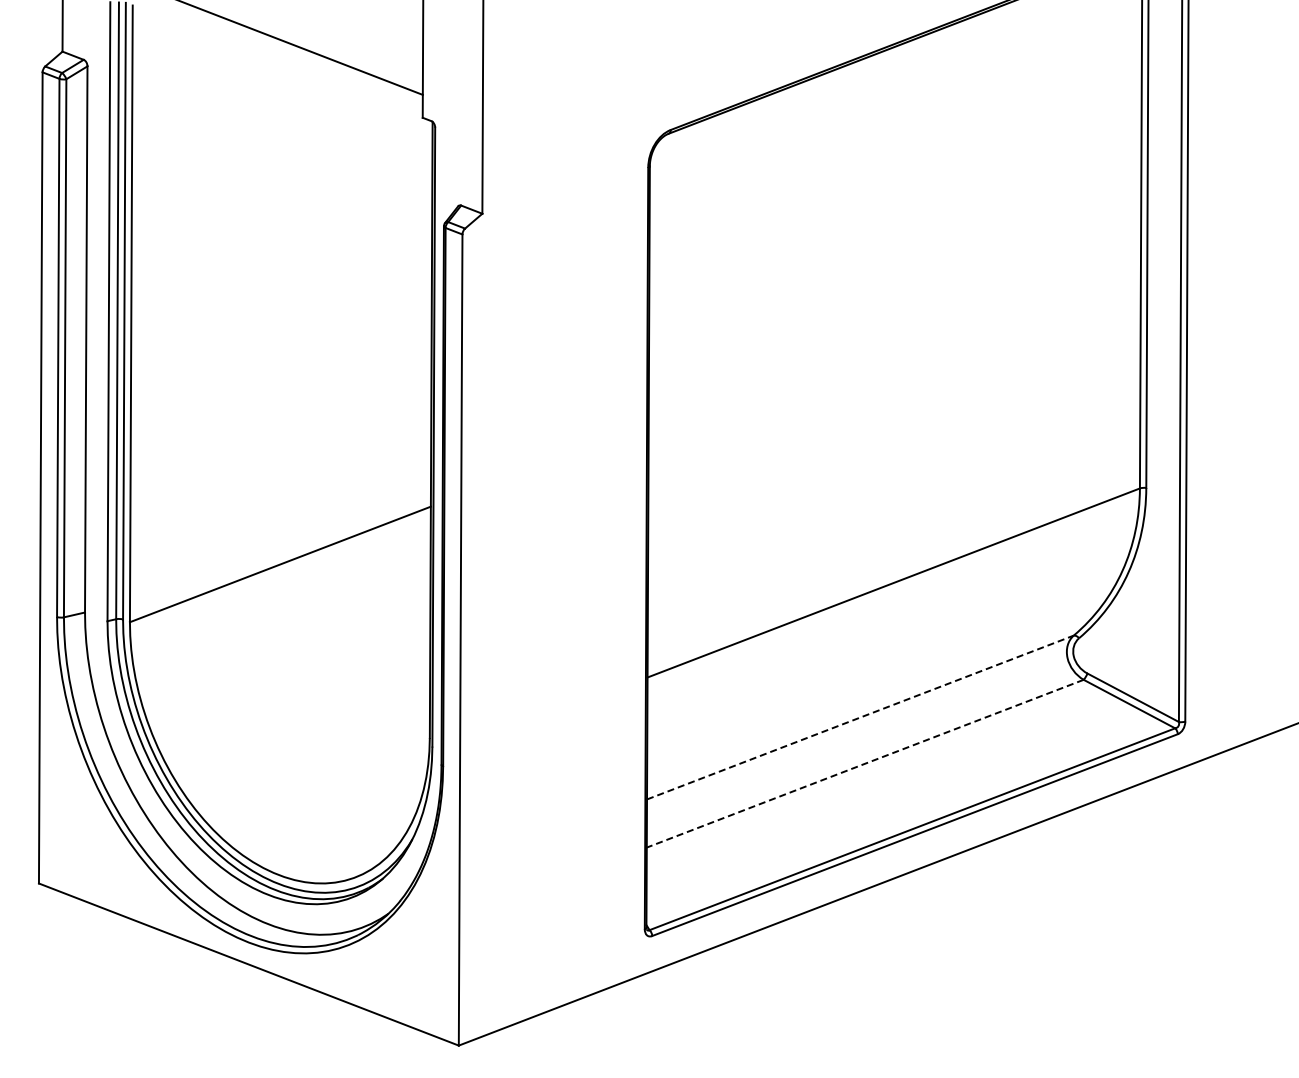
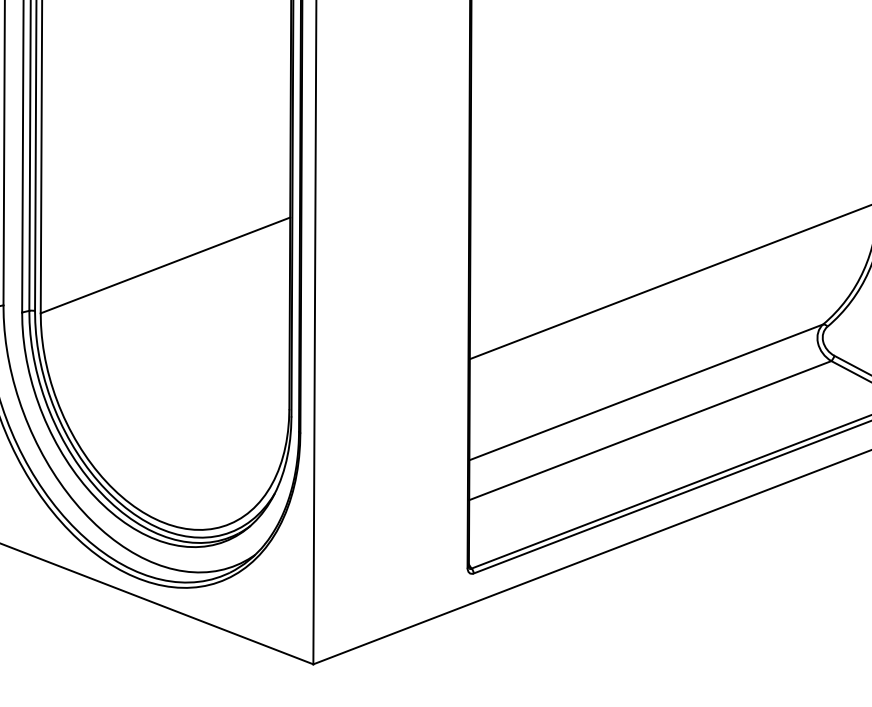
line: (860, 717) -> (646, 392), dashed -> solid
line: (865, 763) -> (650, 430), dashed -> solid

